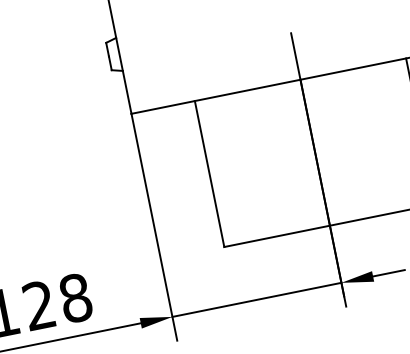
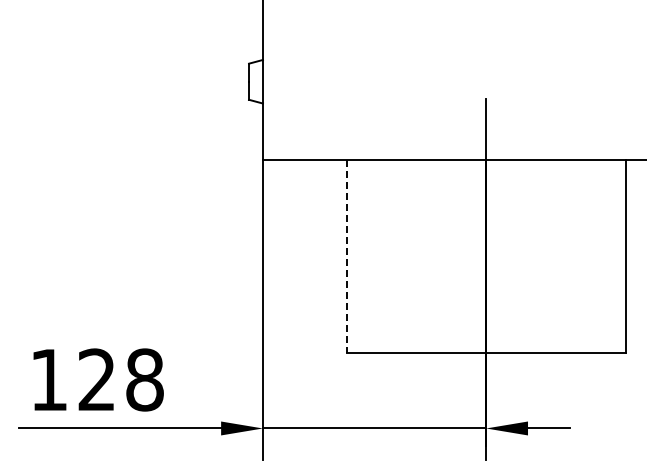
line: (209, 174) -> (346, 257), solid -> dashed

